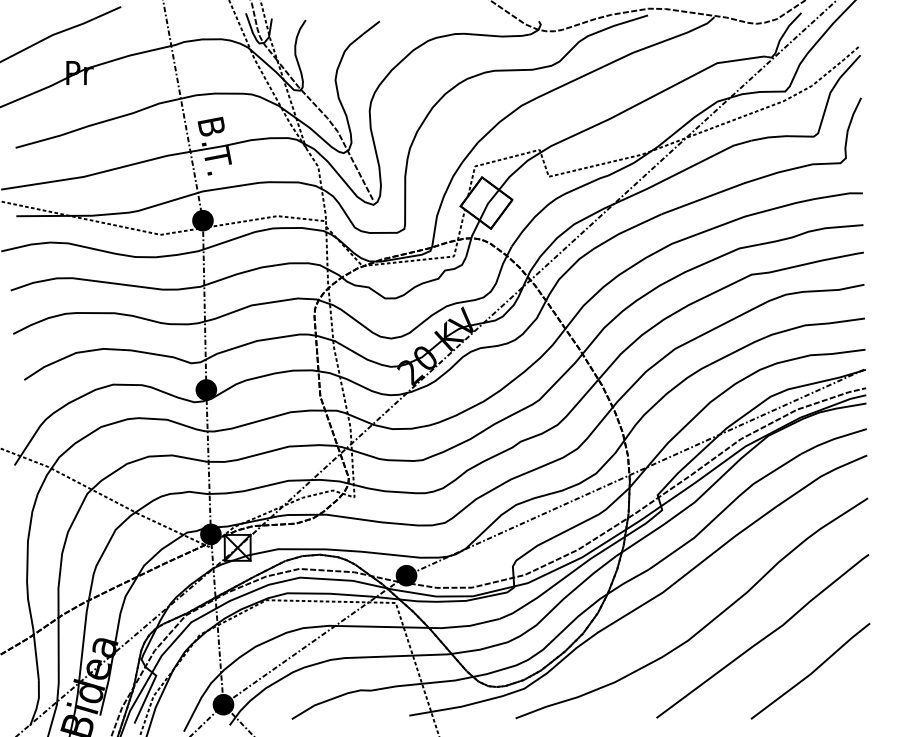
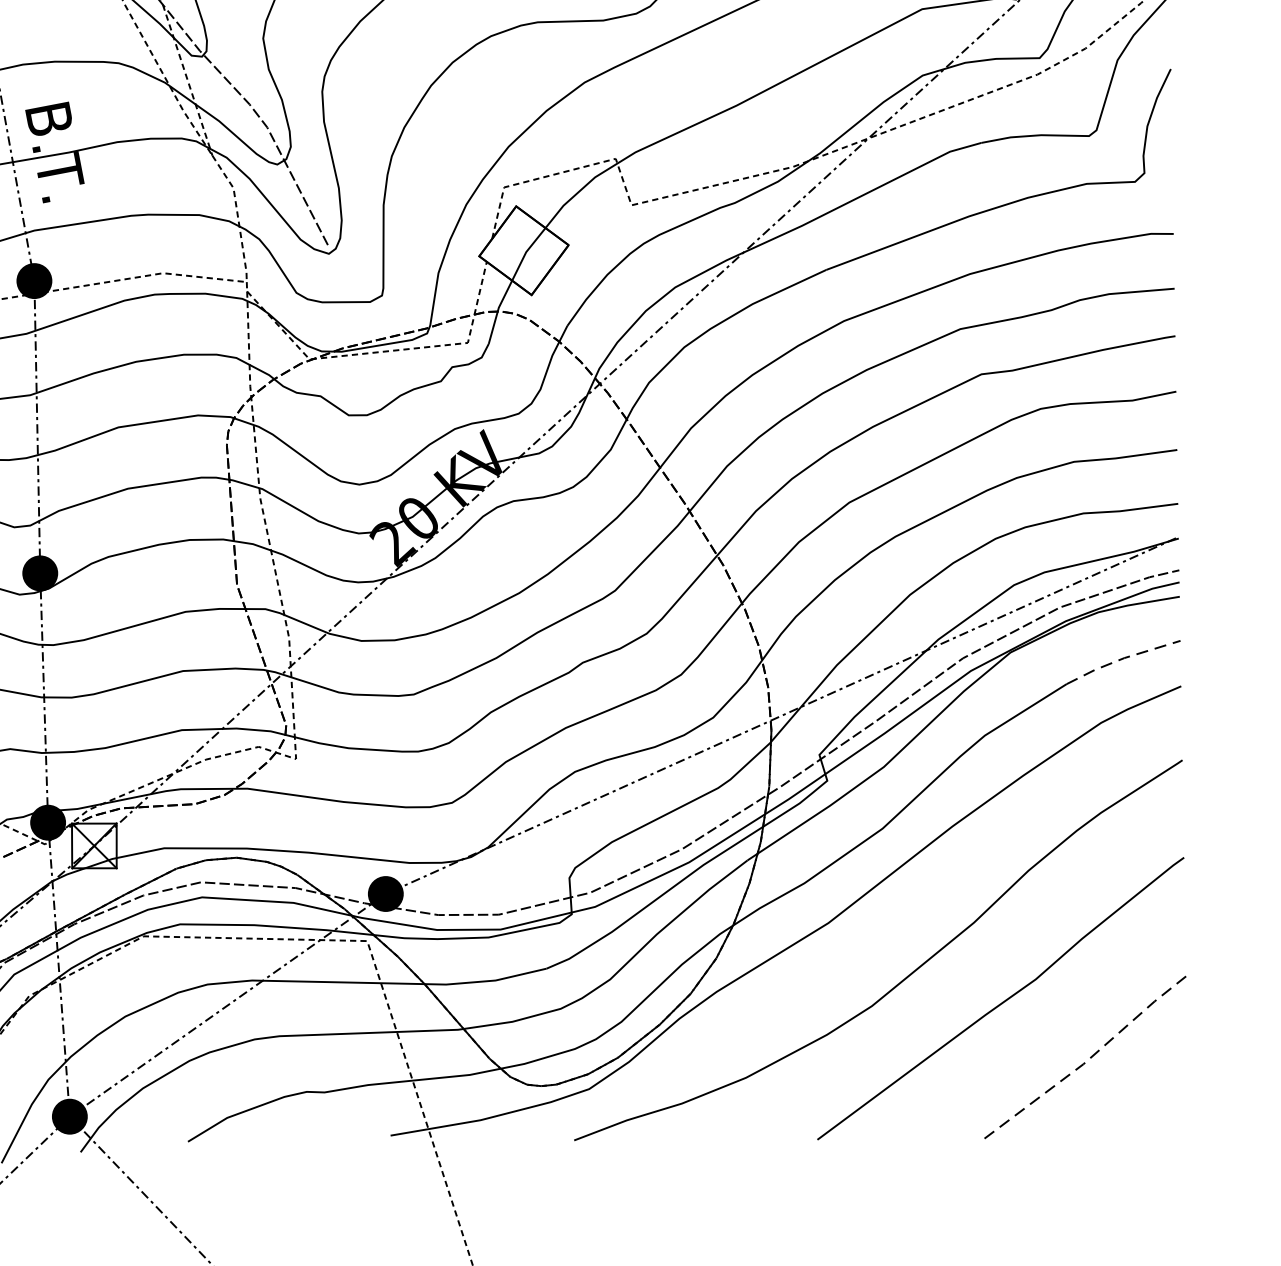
line: (833, 439) -> (1122, 658), solid -> dashed
line: (812, 672) -> (1086, 1061), solid -> dashed

